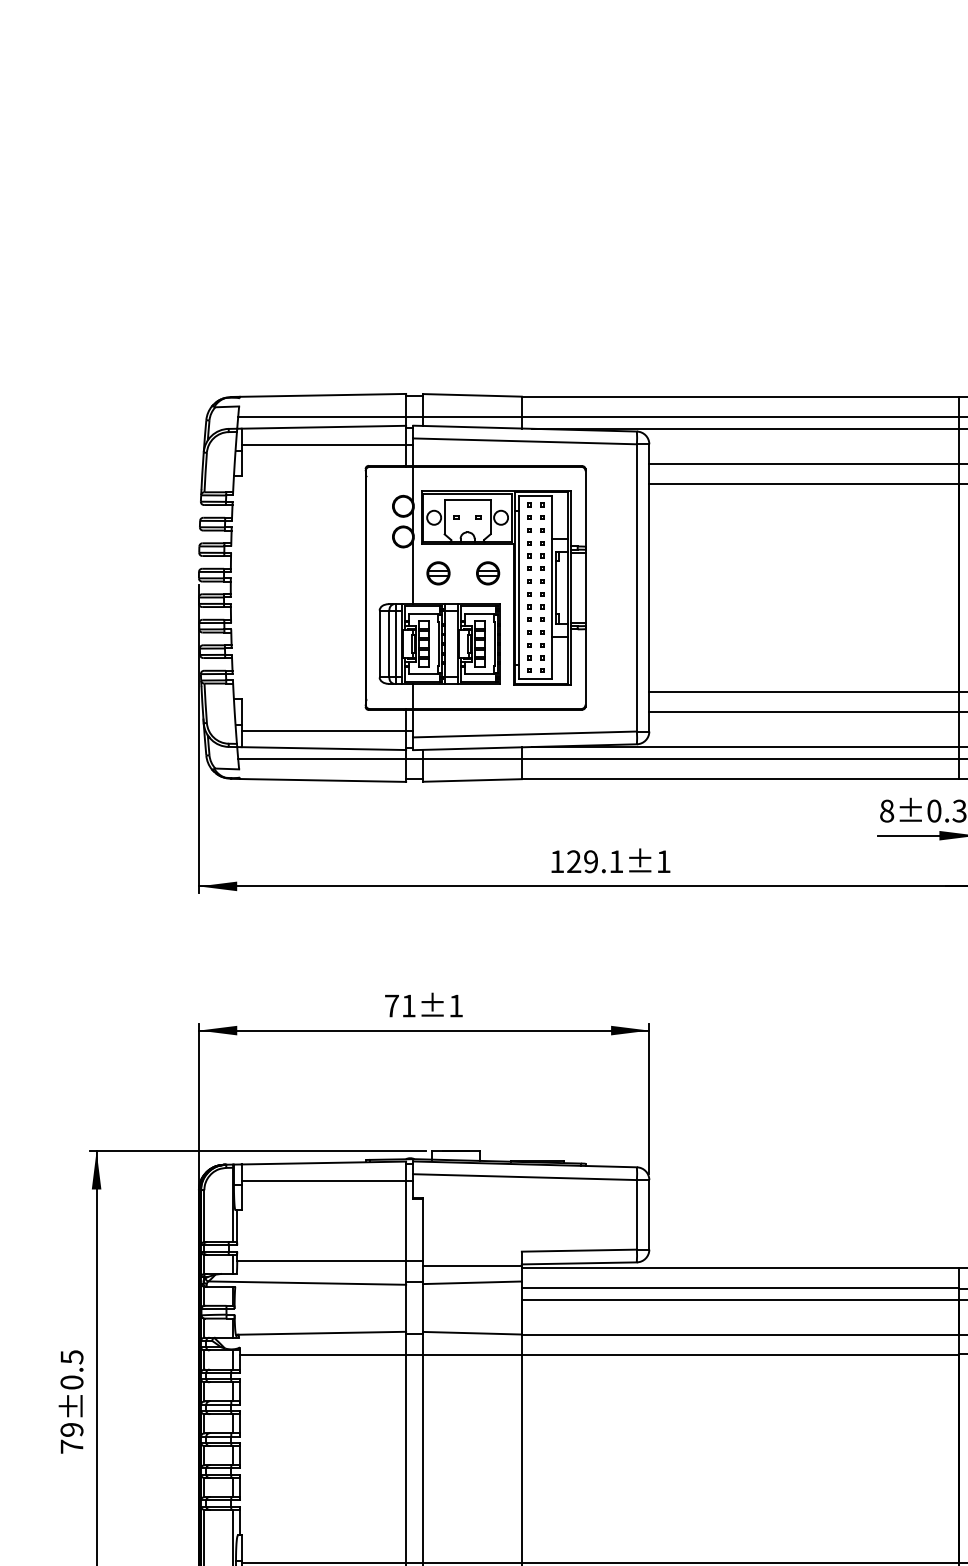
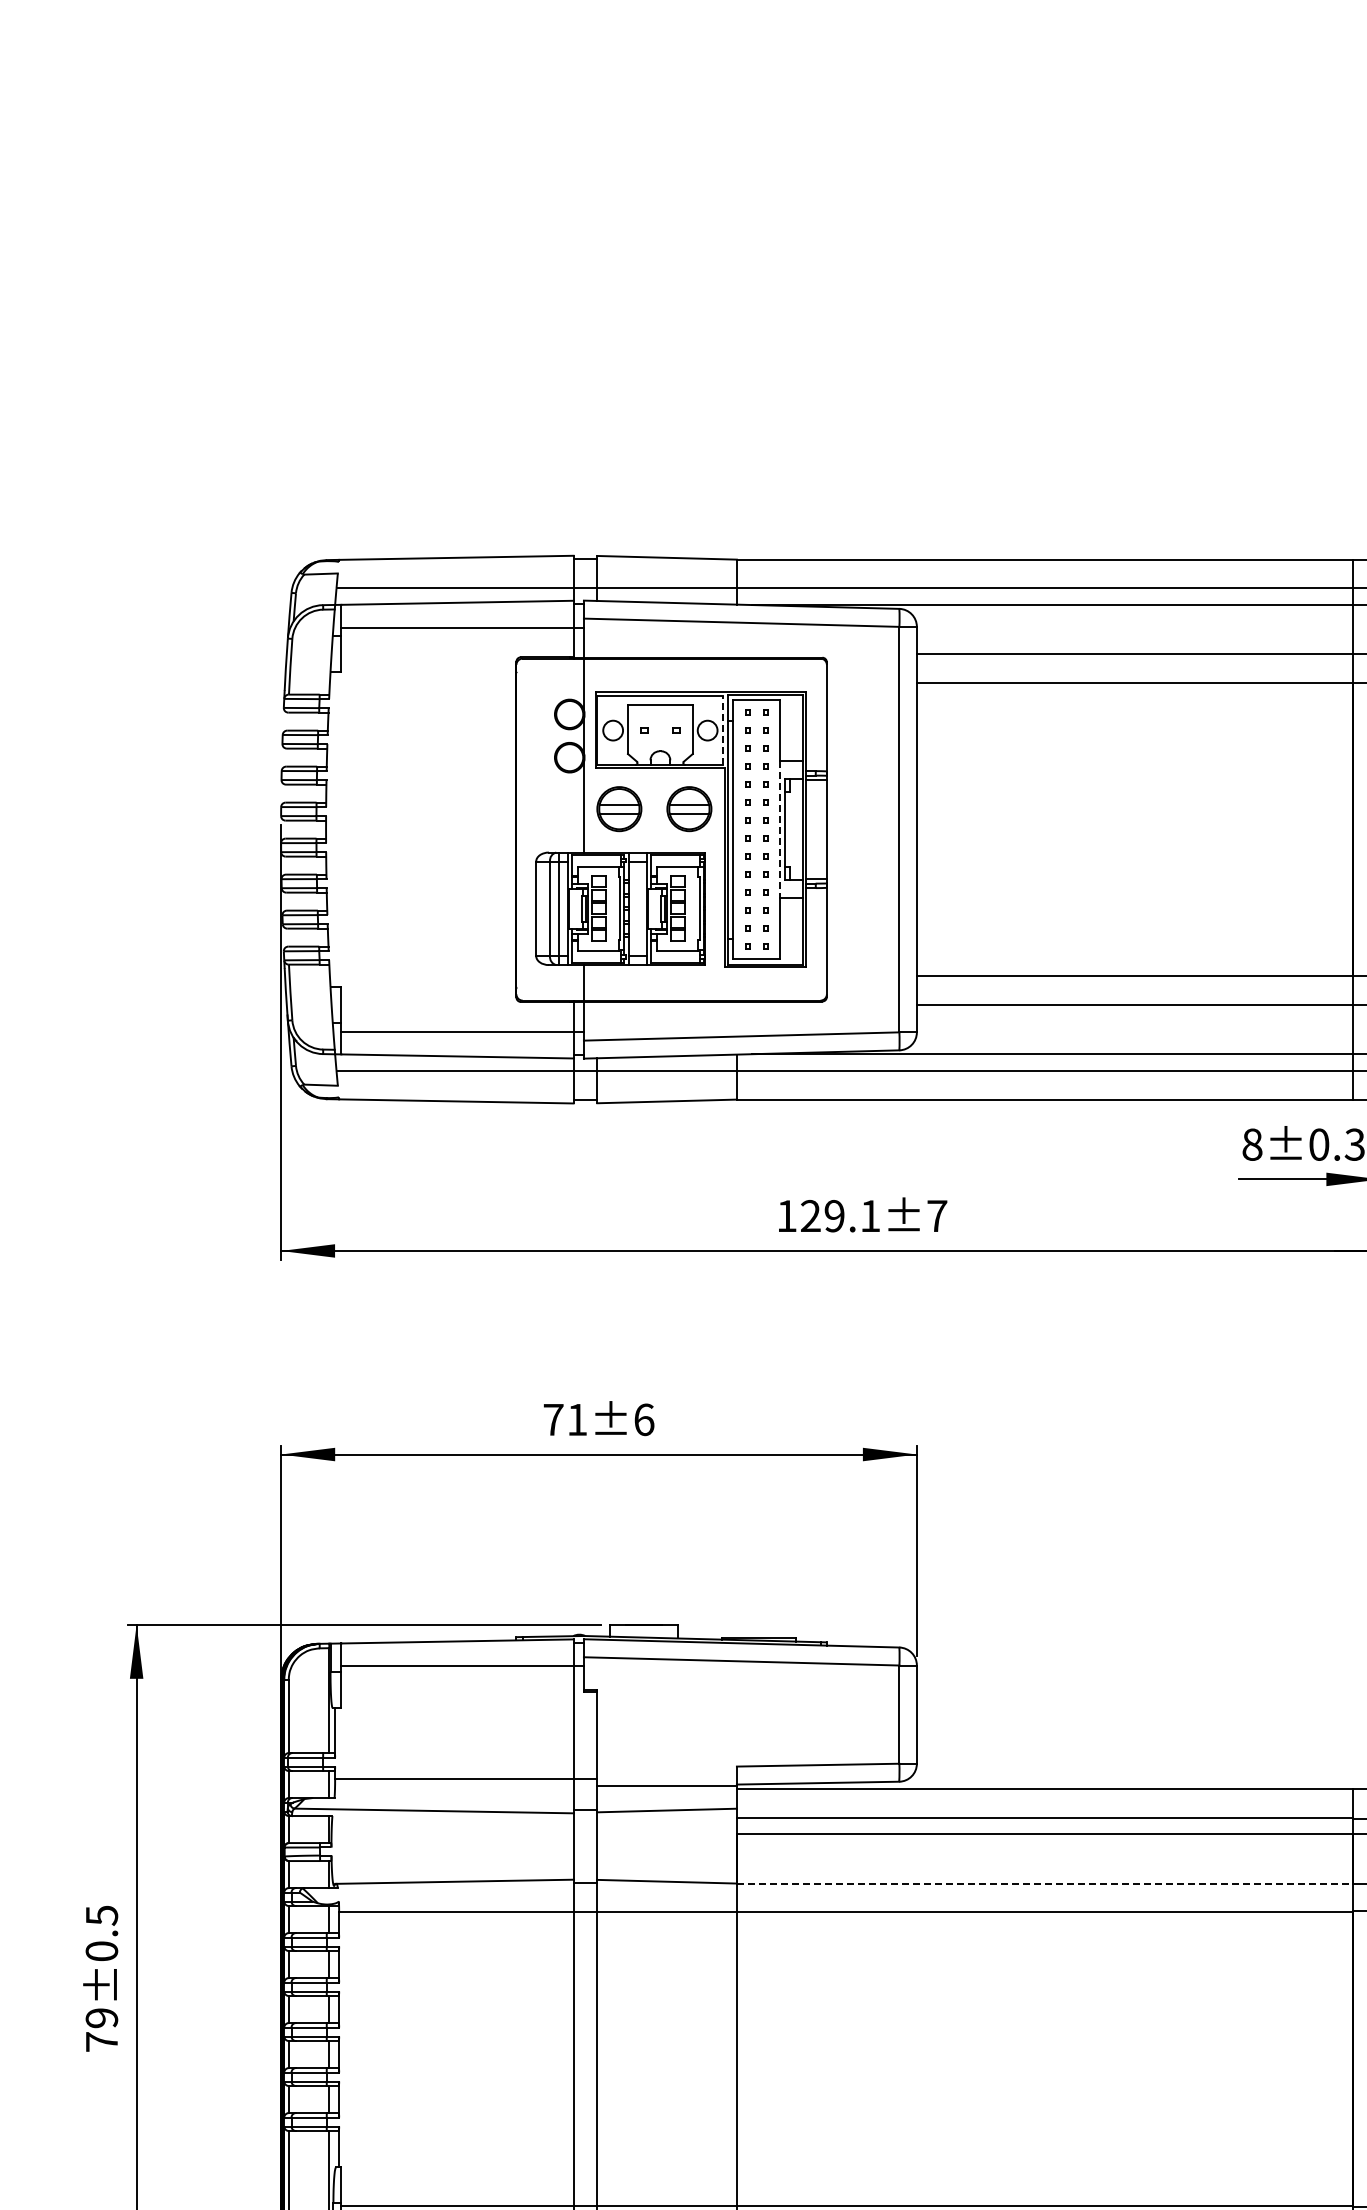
line: (512, 517) -> (723, 730), solid -> dashed
part: (437, 572) -> (618, 808), size x1.4
part: (487, 572) -> (688, 808), size x1.4
line: (552, 587) -> (780, 829), solid -> dashed
text: (663, 861) -> (937, 1215), 129.1±1 -> 129.1±7
text: (456, 1005) -> (644, 1419), 71±1 -> 71±6
line: (740, 1334) -> (1045, 1883), solid -> dashed

